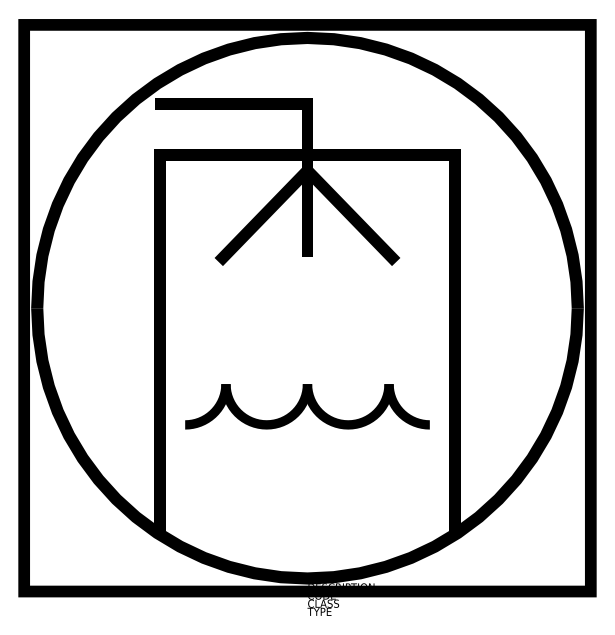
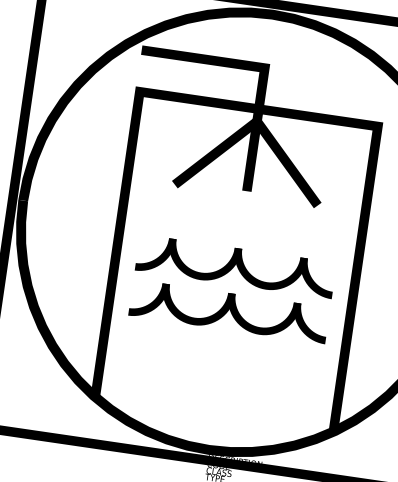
curve: (306, 350) -> (235, 266), added

